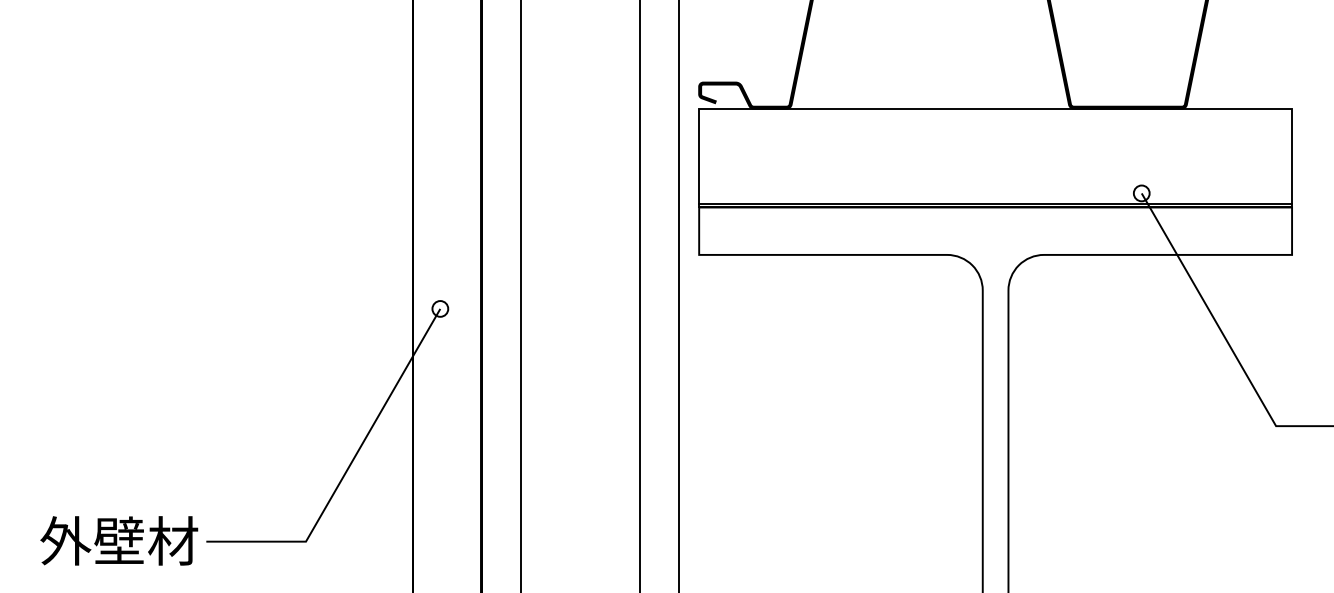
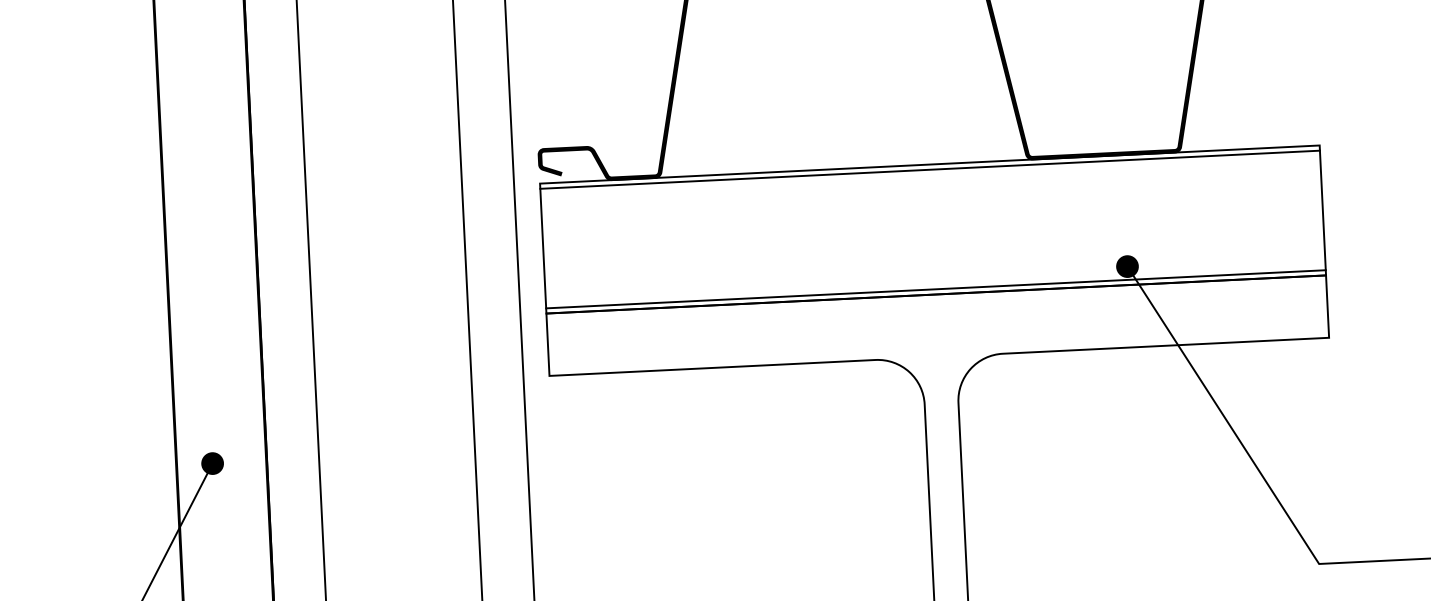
line: (995, 112) -> (929, 169), added
fill: (1141, 193) -> (1127, 266), added
fill: (440, 308) -> (212, 463), added

